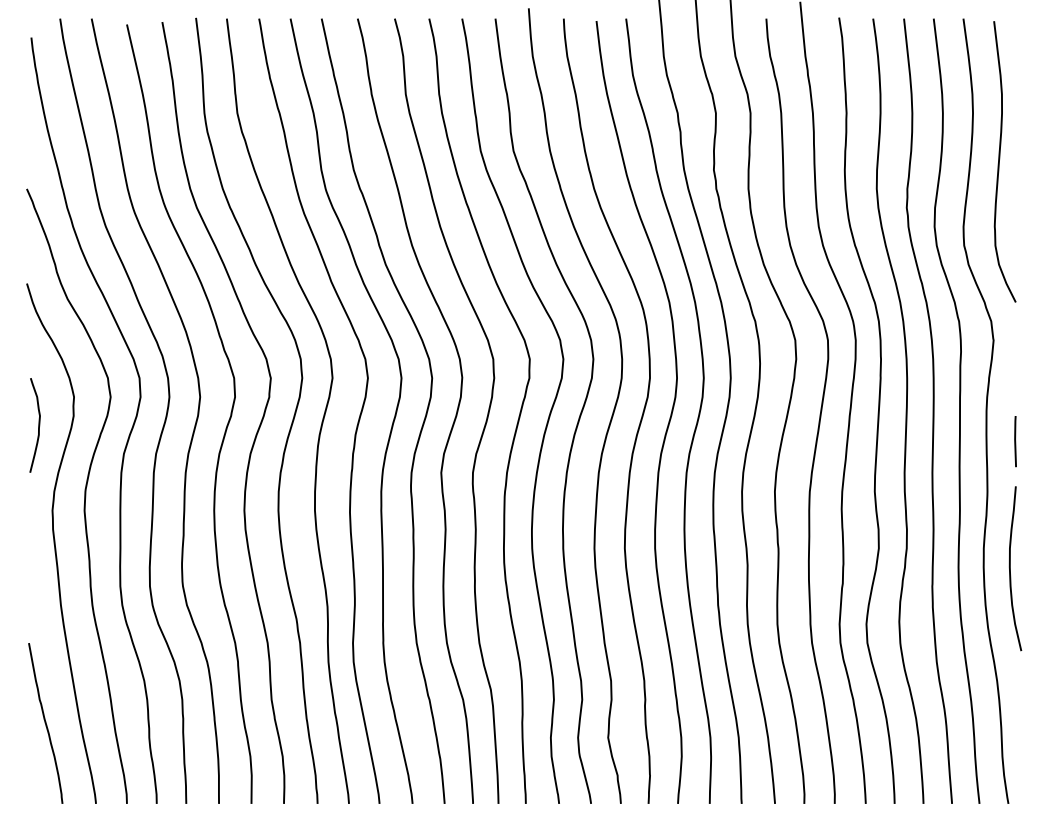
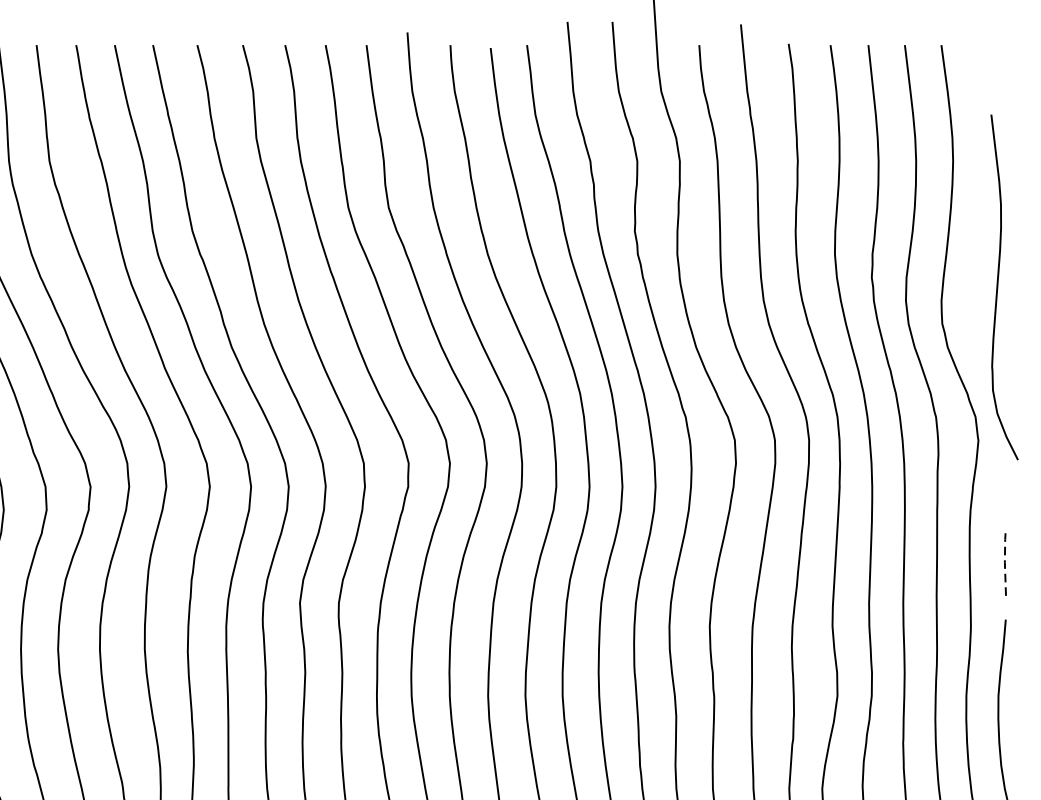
curve: (1000, 158) -> (999, 283), moved
line: (1015, 440) -> (1005, 563), solid -> dashed

